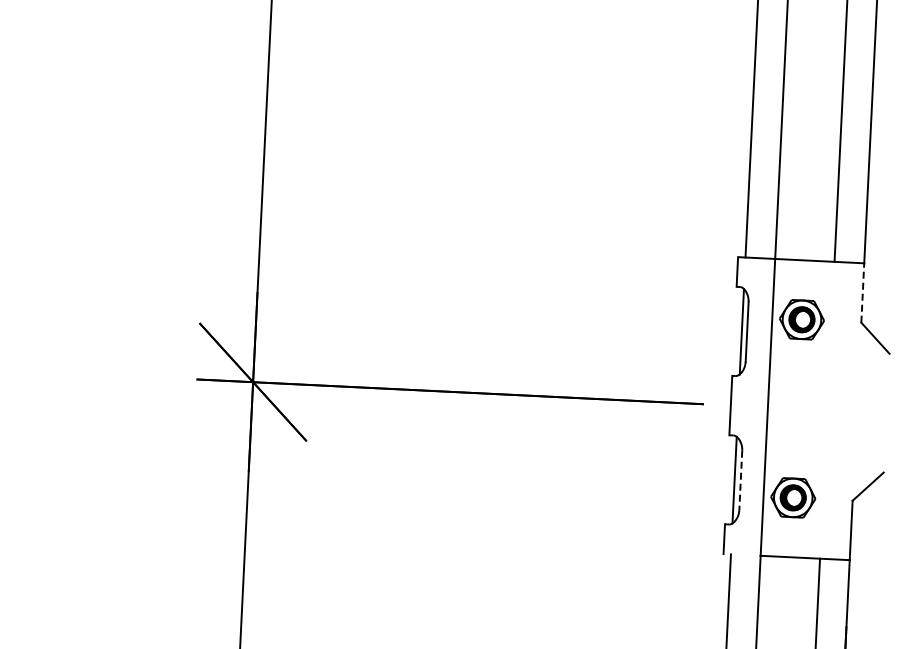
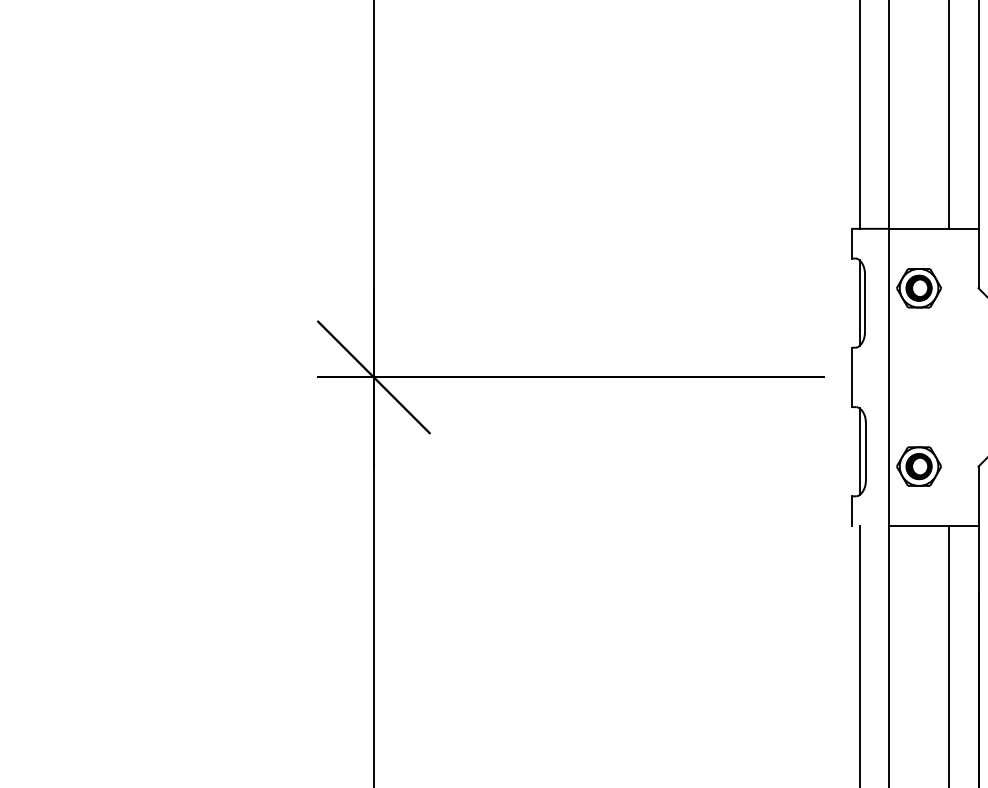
line: (862, 292) -> (978, 258), dashed -> solid
line: (740, 480) -> (865, 451), dashed -> solid

